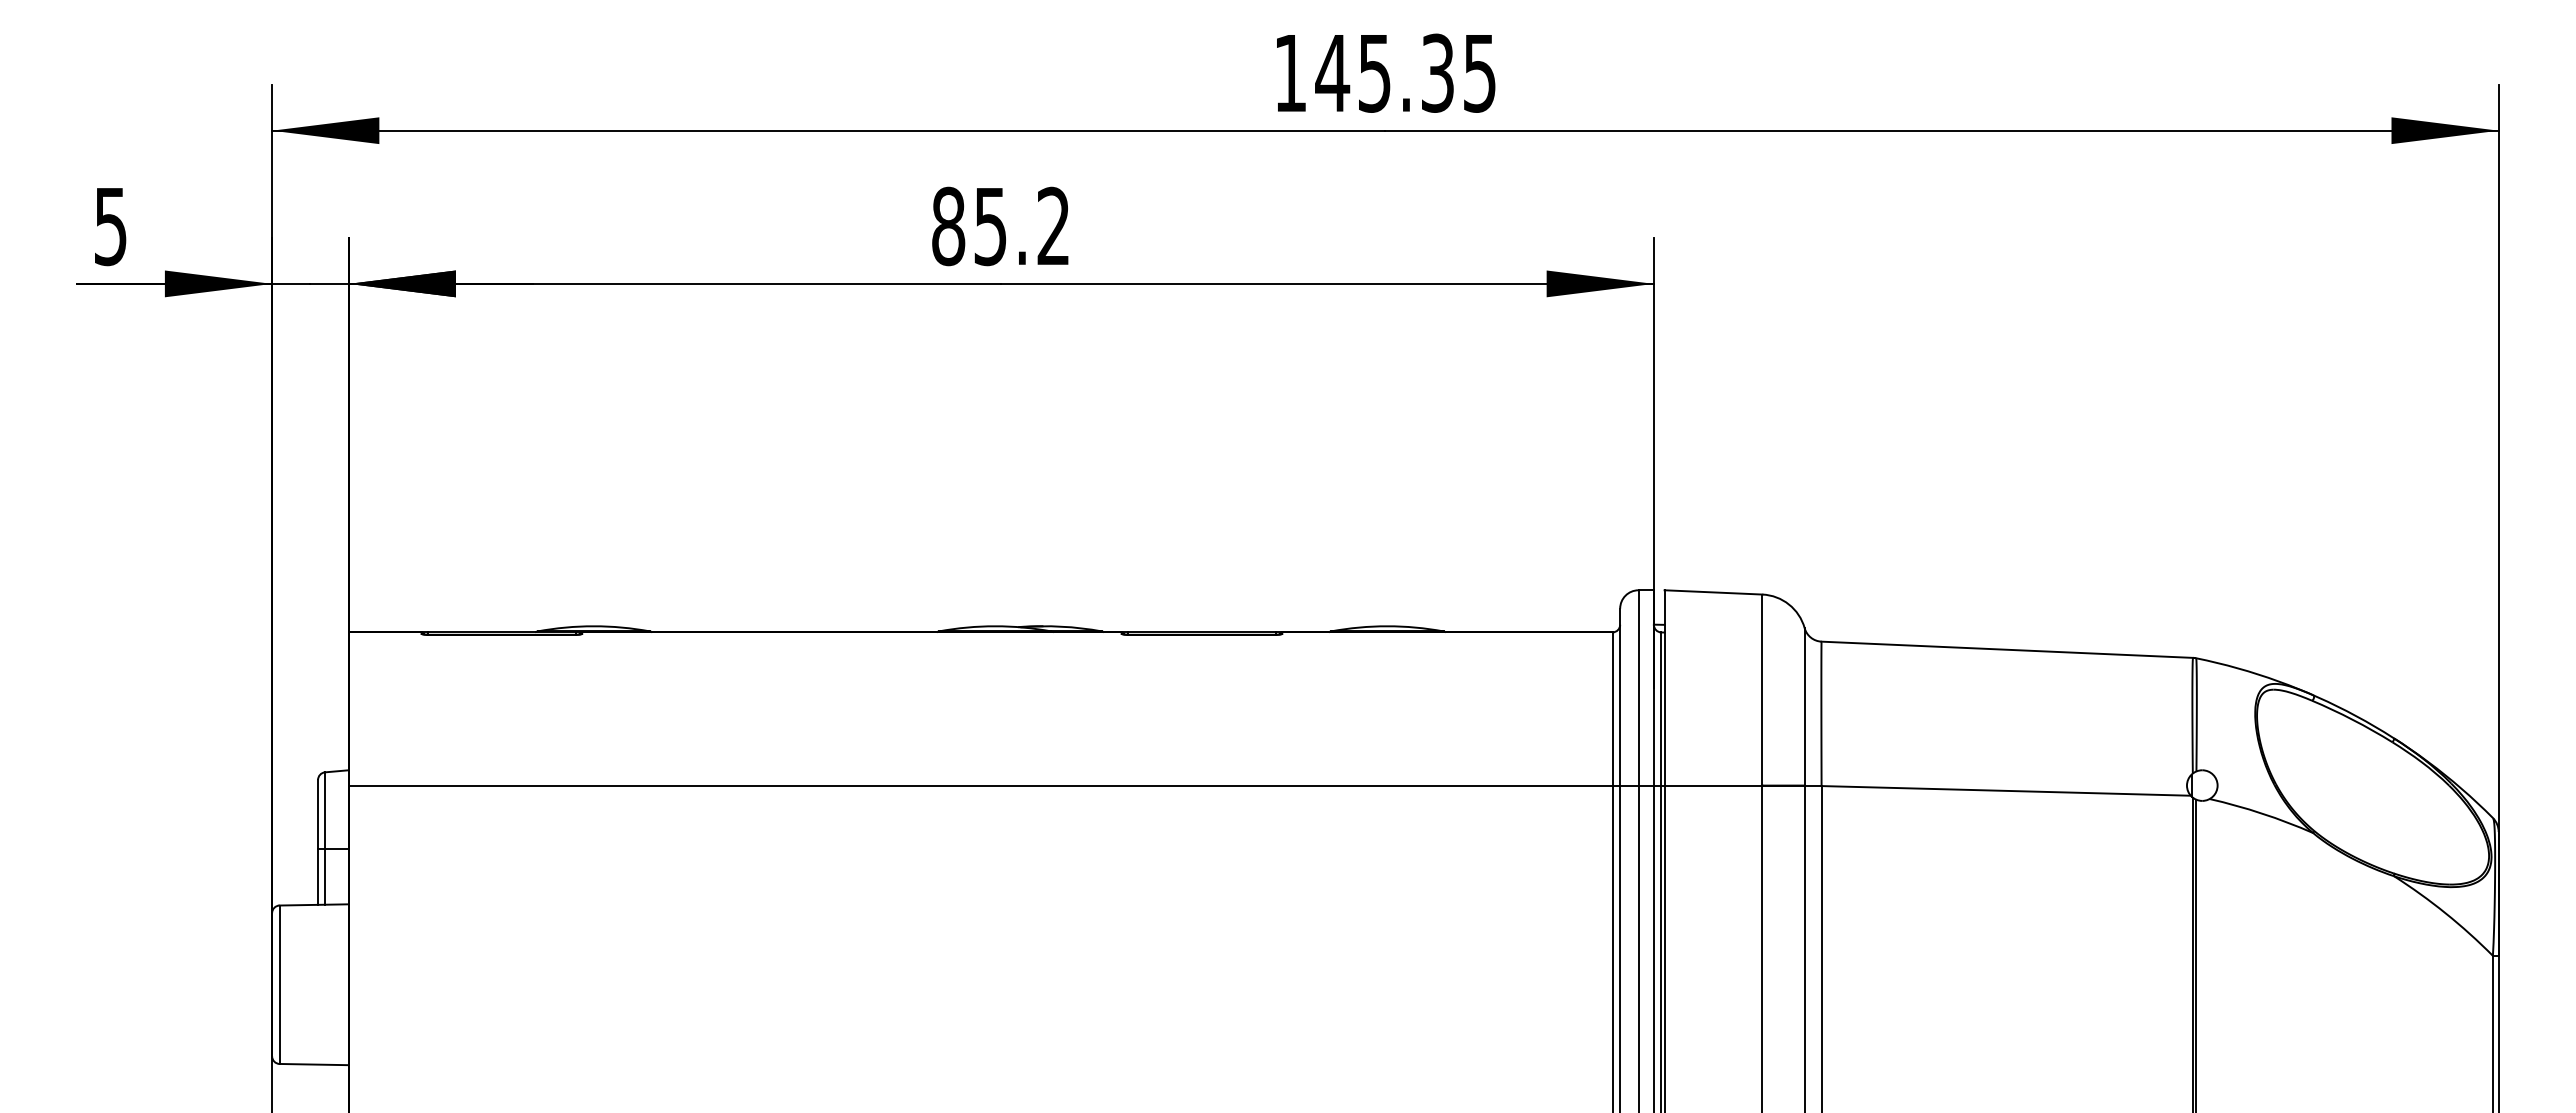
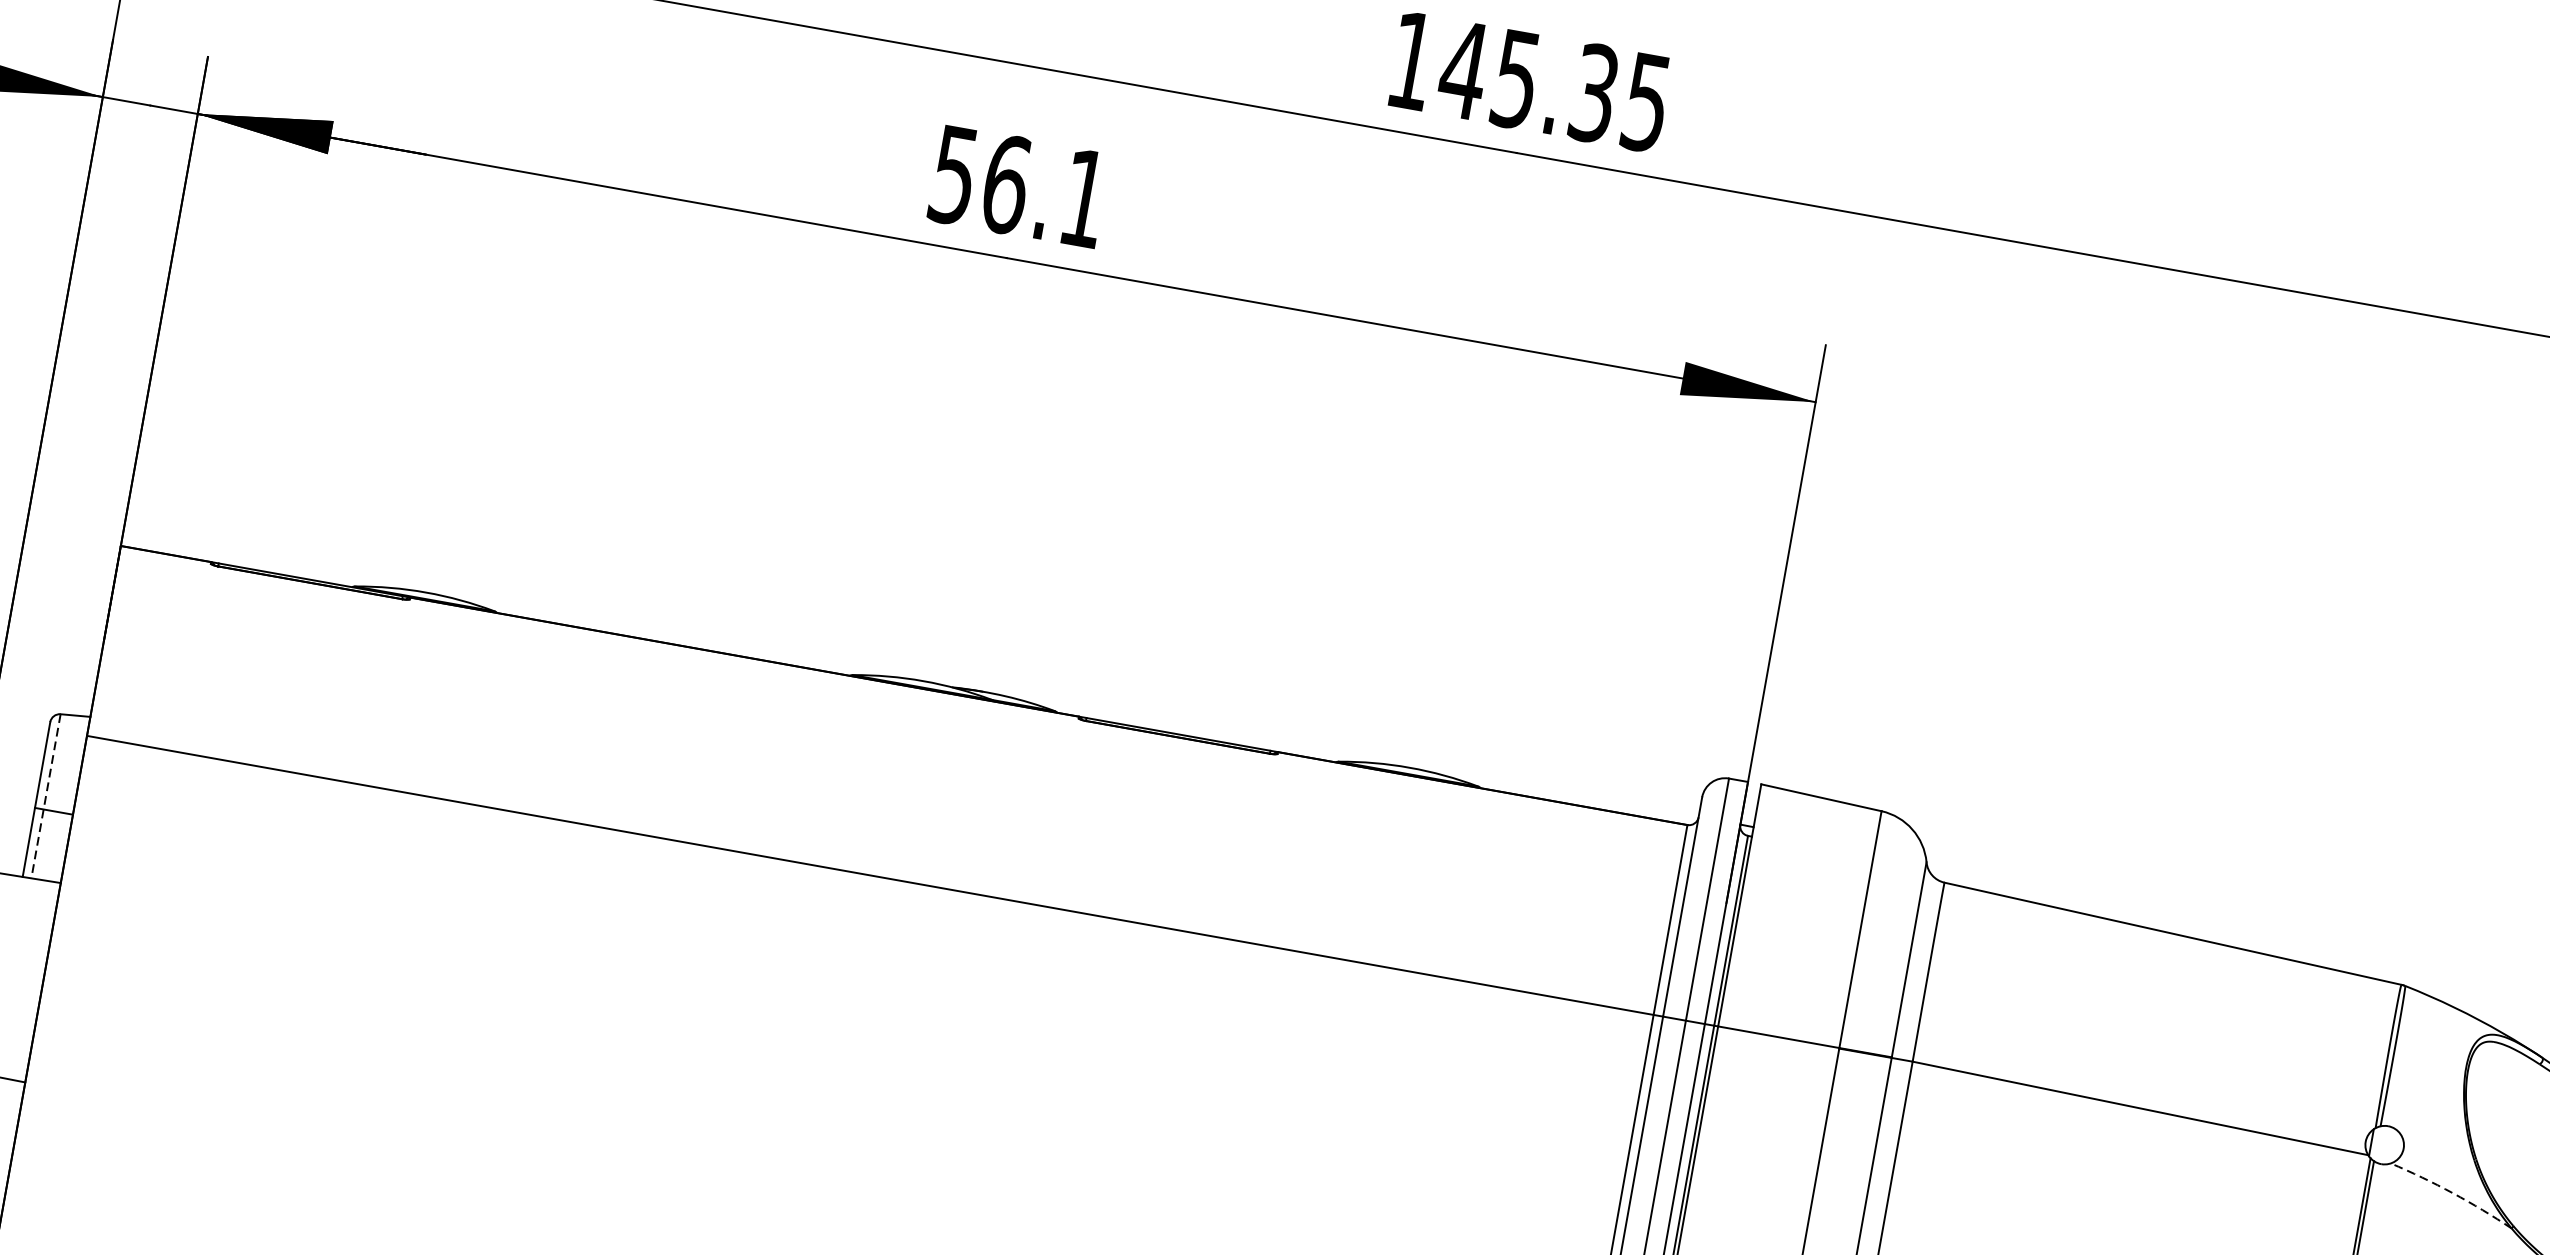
text: (1000, 226) -> (1018, 186), 85.2 -> 56.1
arc: (2262, 813) -> (2453, 1193), solid -> dashed
line: (325, 839) -> (46, 797), solid -> dashed

